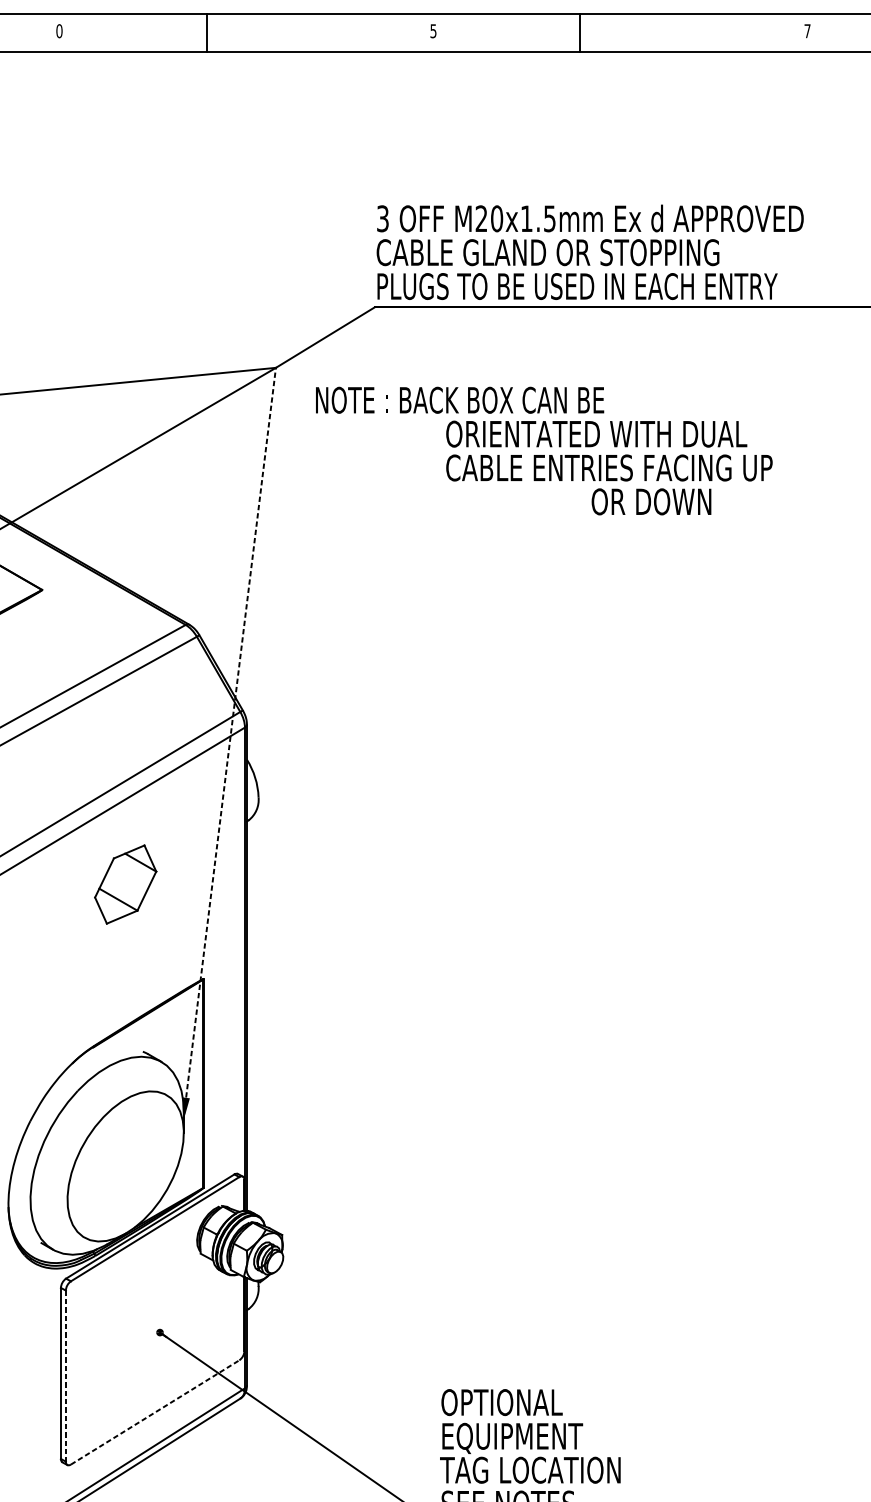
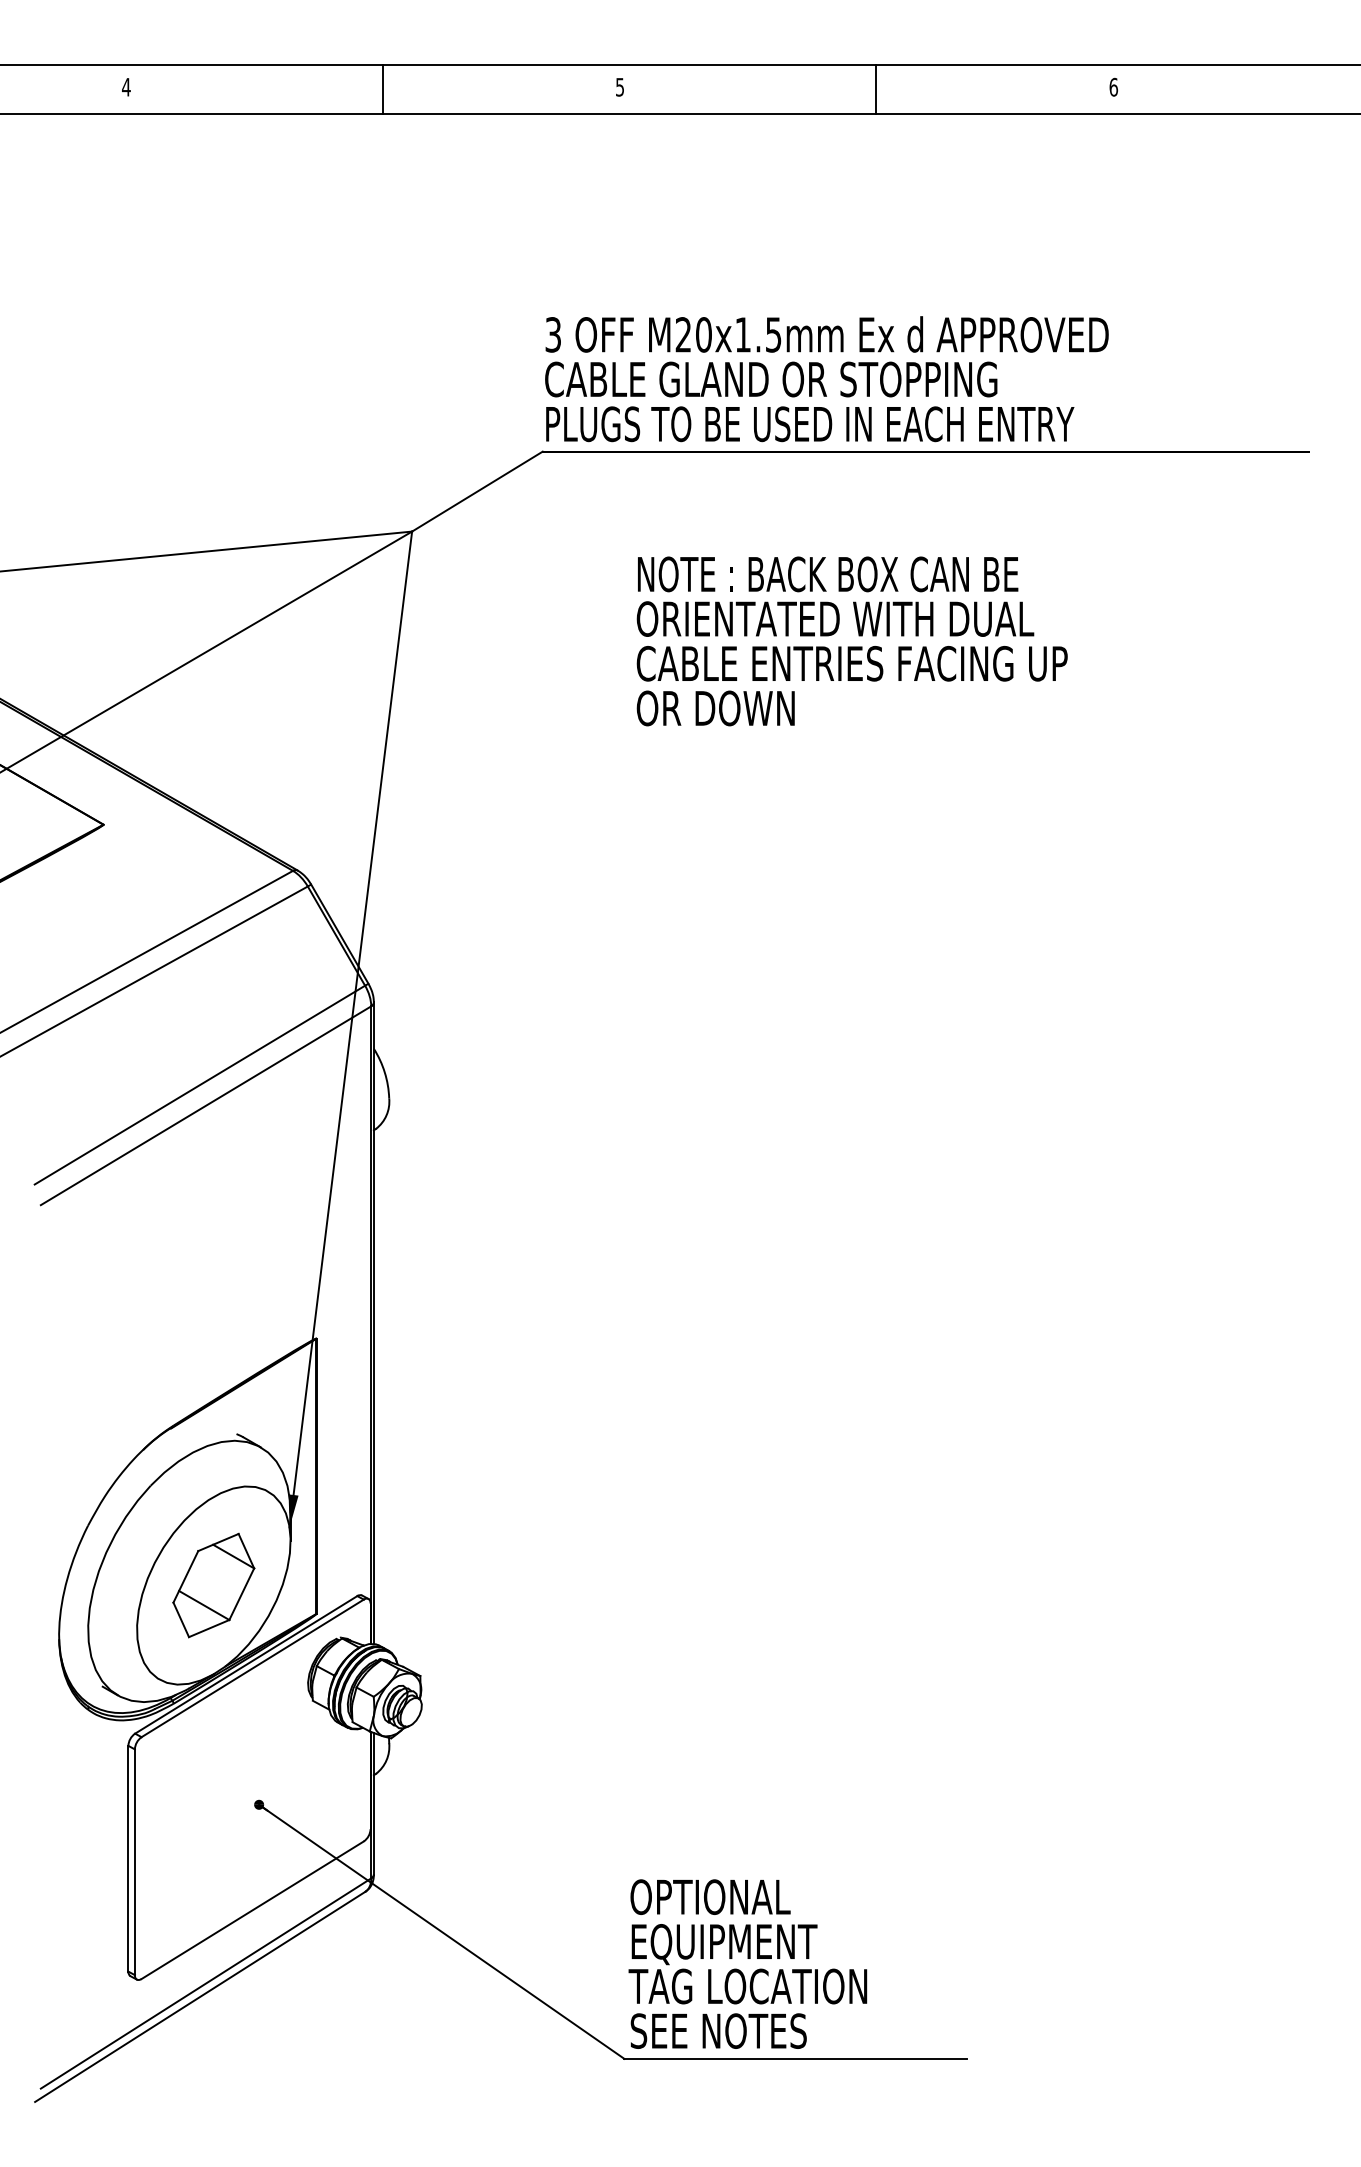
text: (59, 30) -> (126, 86), 0 -> 4
text: (807, 30) -> (1113, 86), 7 -> 6
line: (206, 32) -> (382, 89), moved
line: (580, 32) -> (876, 89), moved
text: (460, 400) -> (828, 574), moved
text: (651, 501) -> (715, 708), moved
line: (229, 745) -> (350, 1029), dashed -> solid
part: (125, 884) -> (213, 1585), moved
line: (65, 1376) -> (134, 1862), dashed -> solid
line: (154, 1412) -> (252, 1910), dashed -> solid

